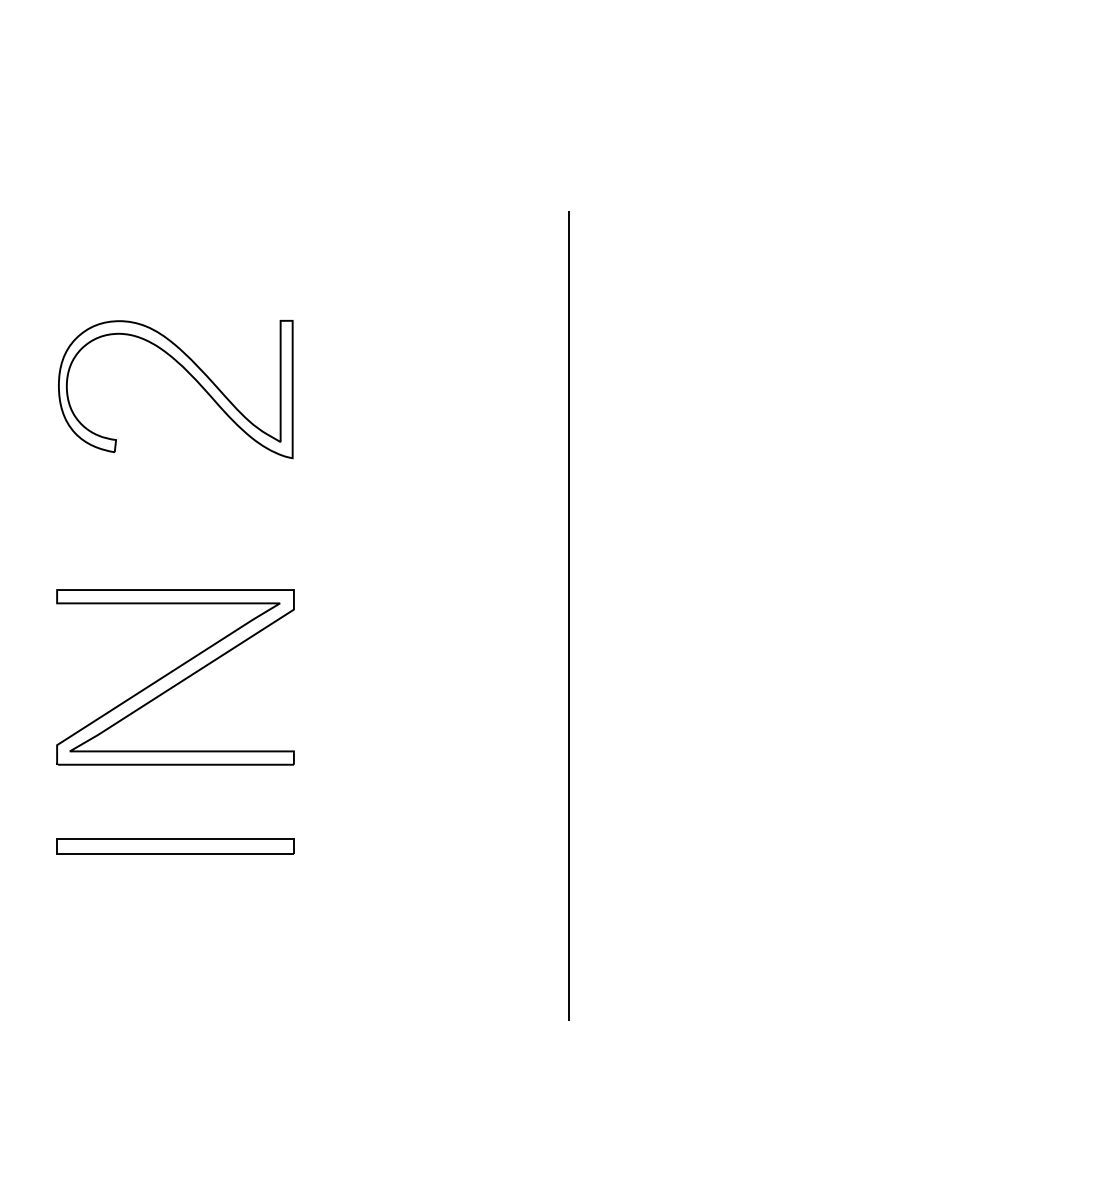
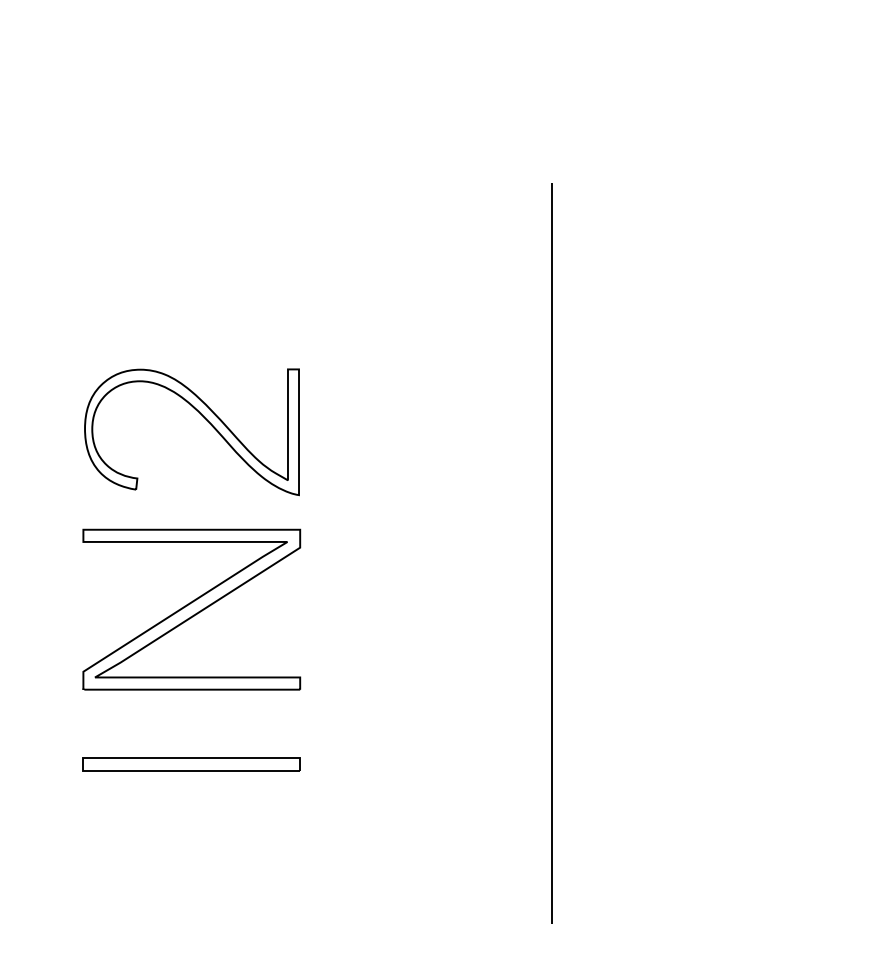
part: (189, 374) -> (204, 418), moved

